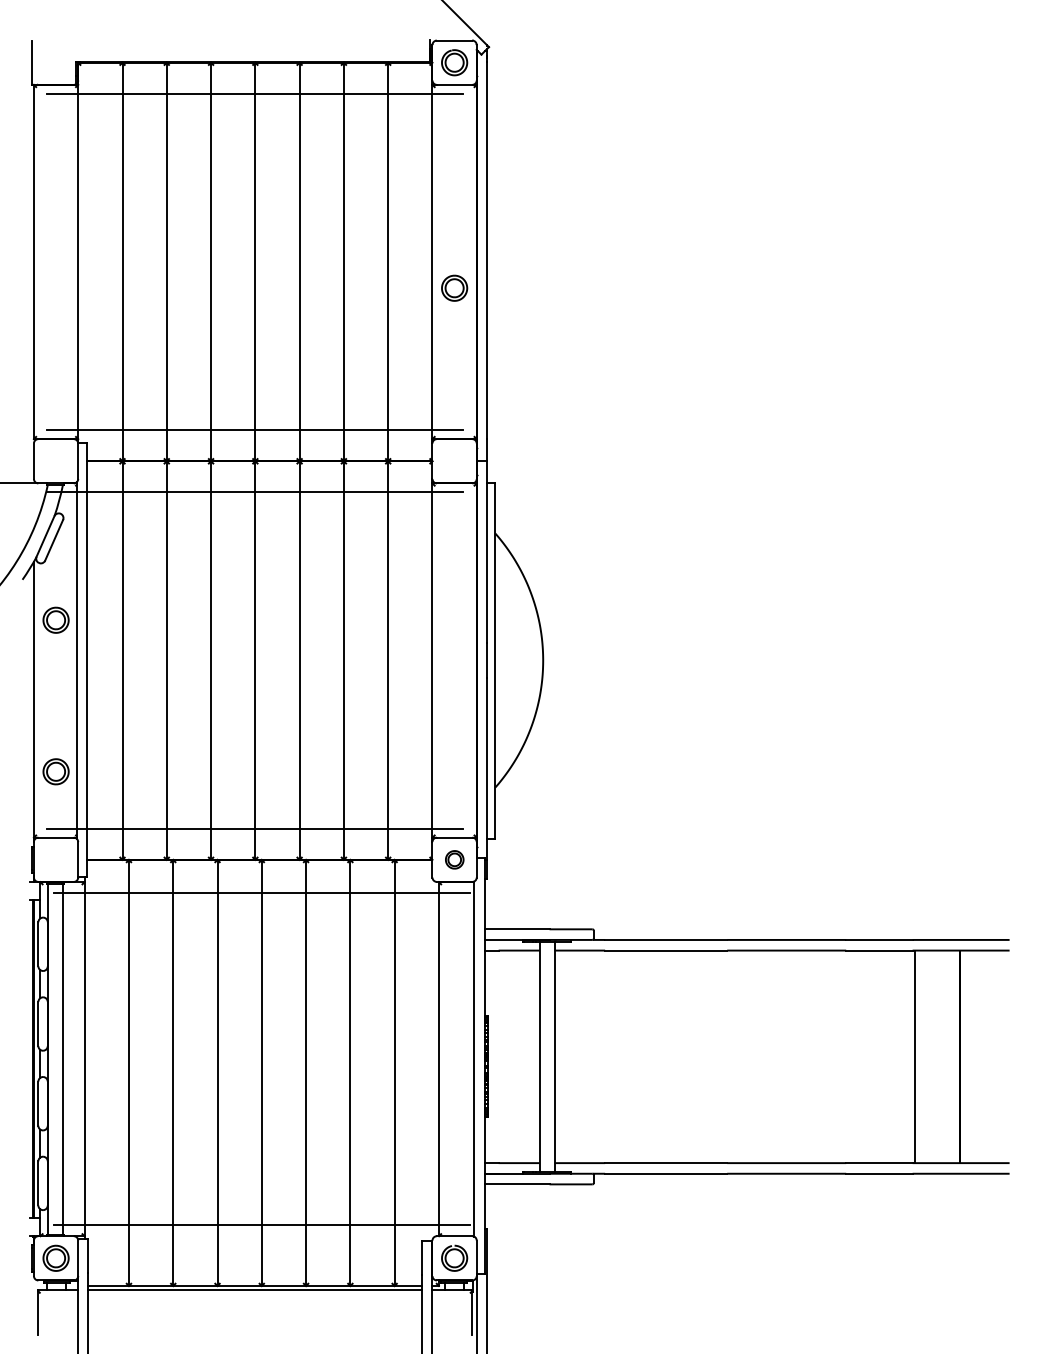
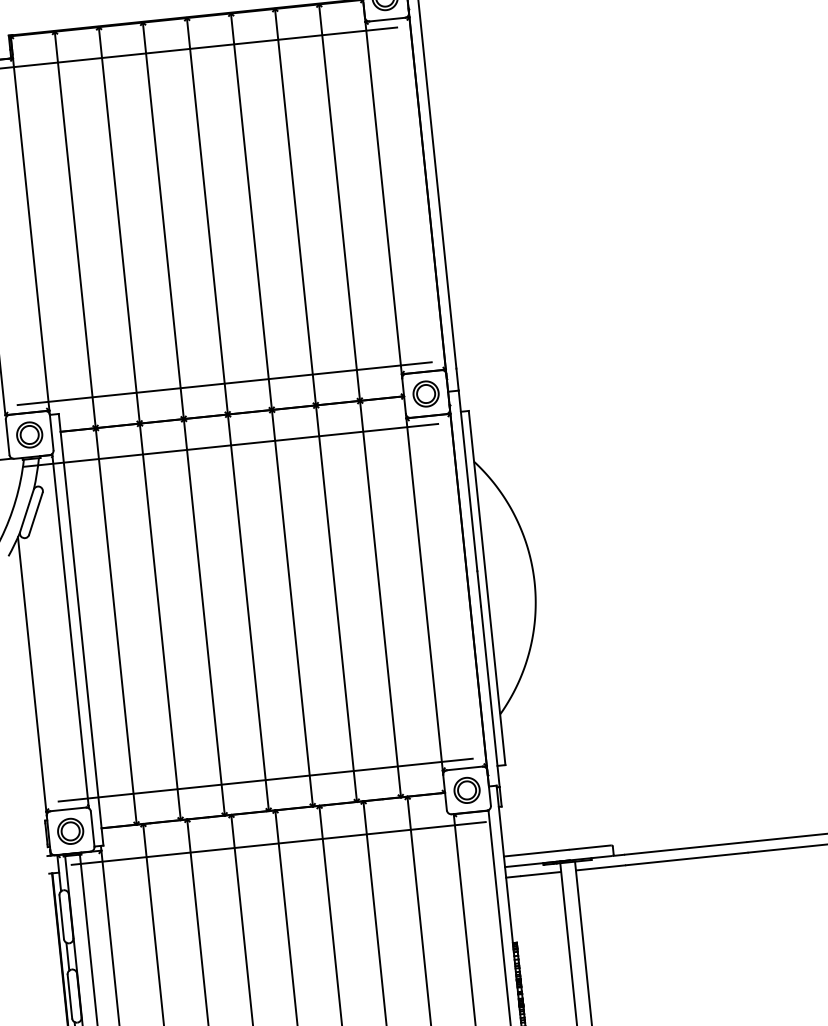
part: (454, 287) -> (425, 393), moved
part: (55, 619) -> (29, 434), moved
part: (55, 771) -> (70, 831), moved
part: (454, 859) -> (466, 790), size x1.43

